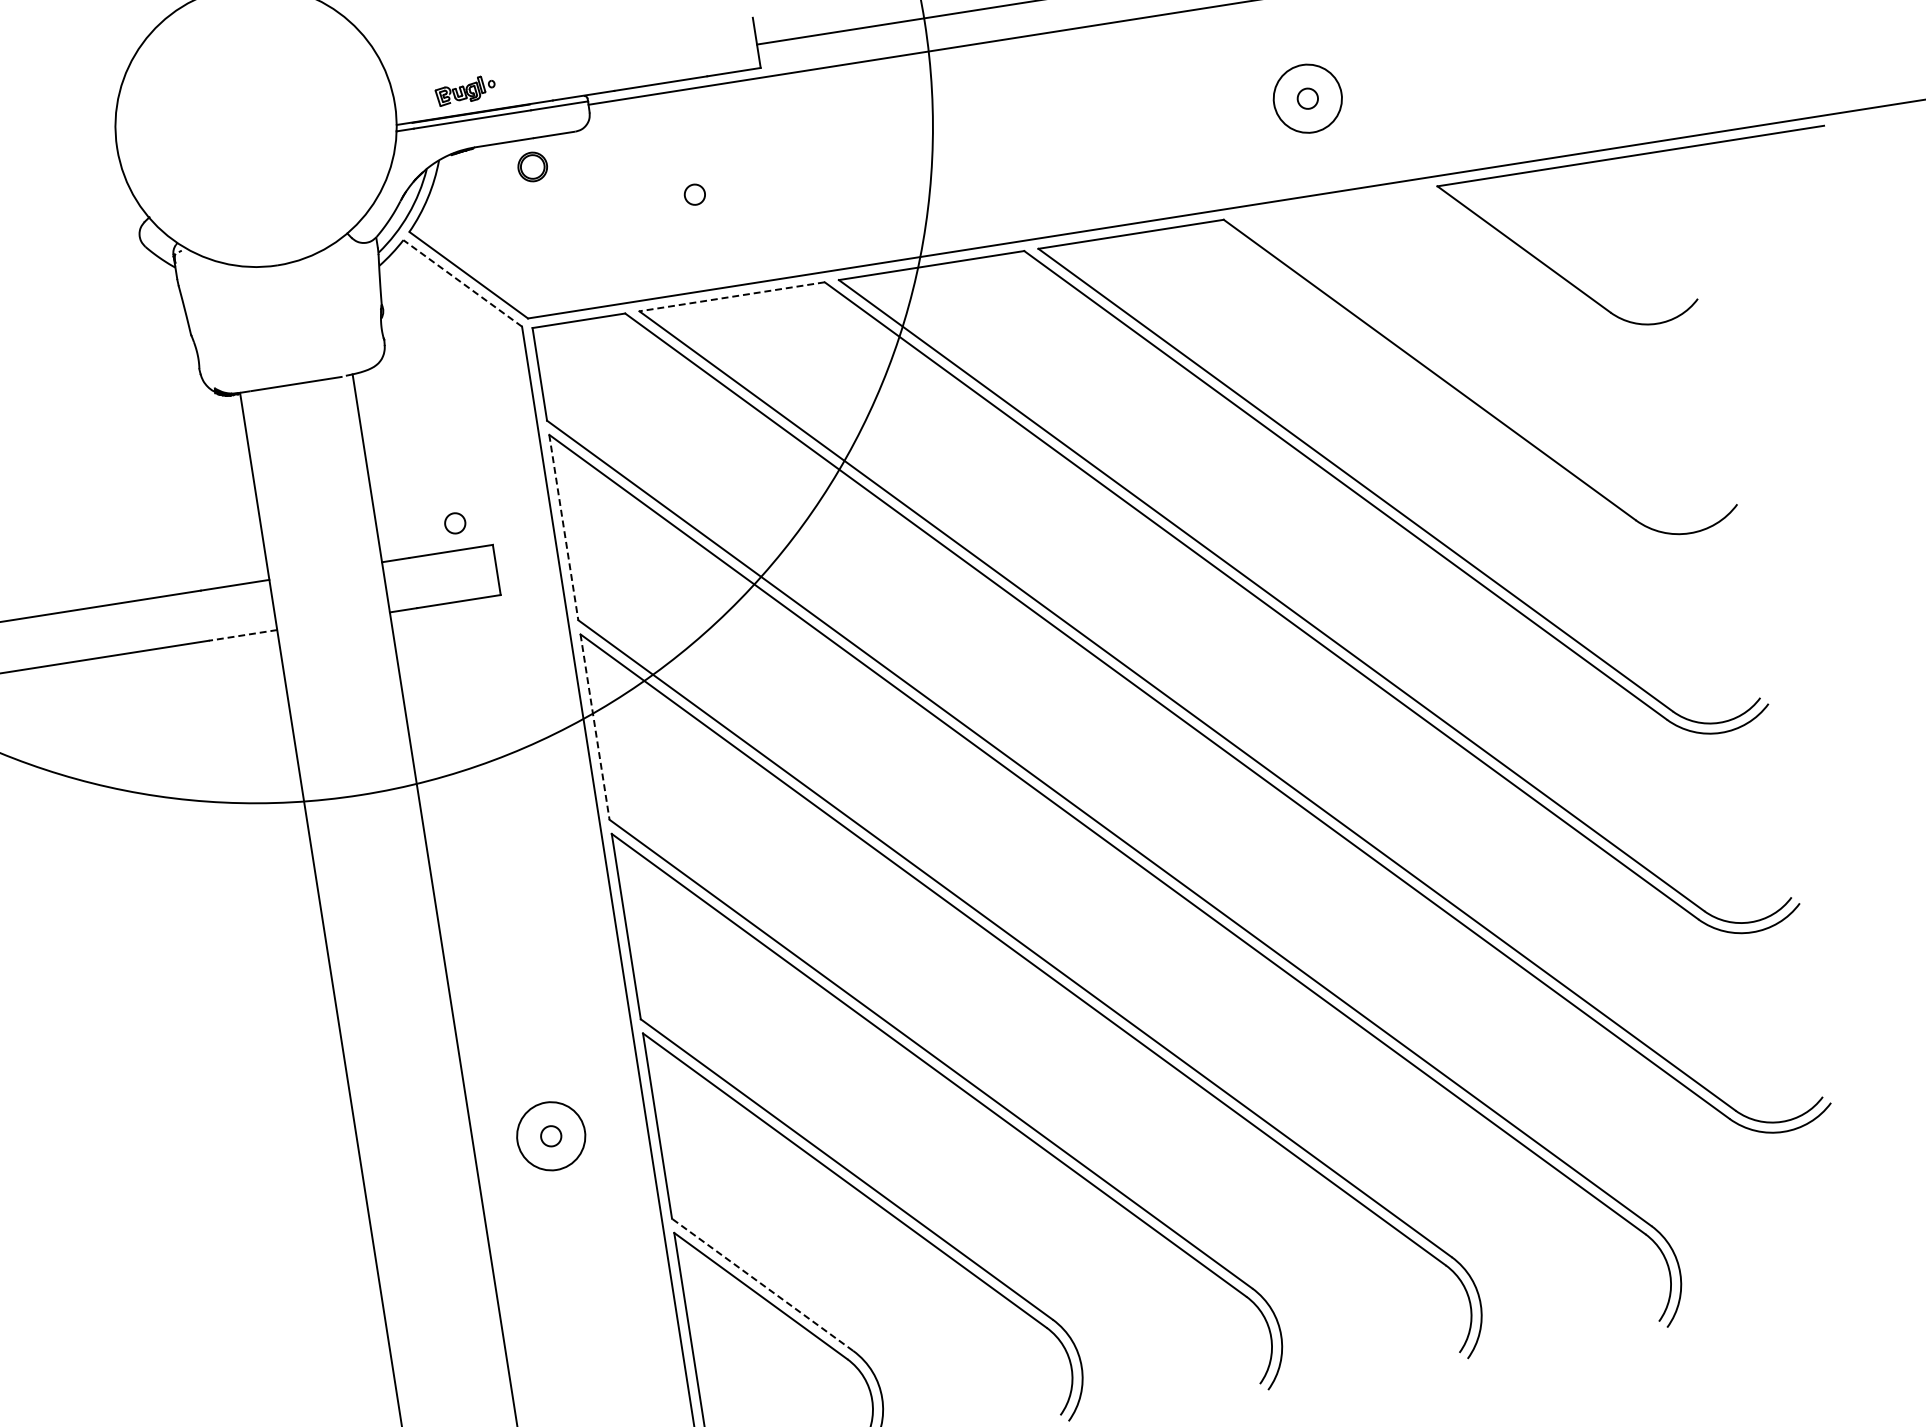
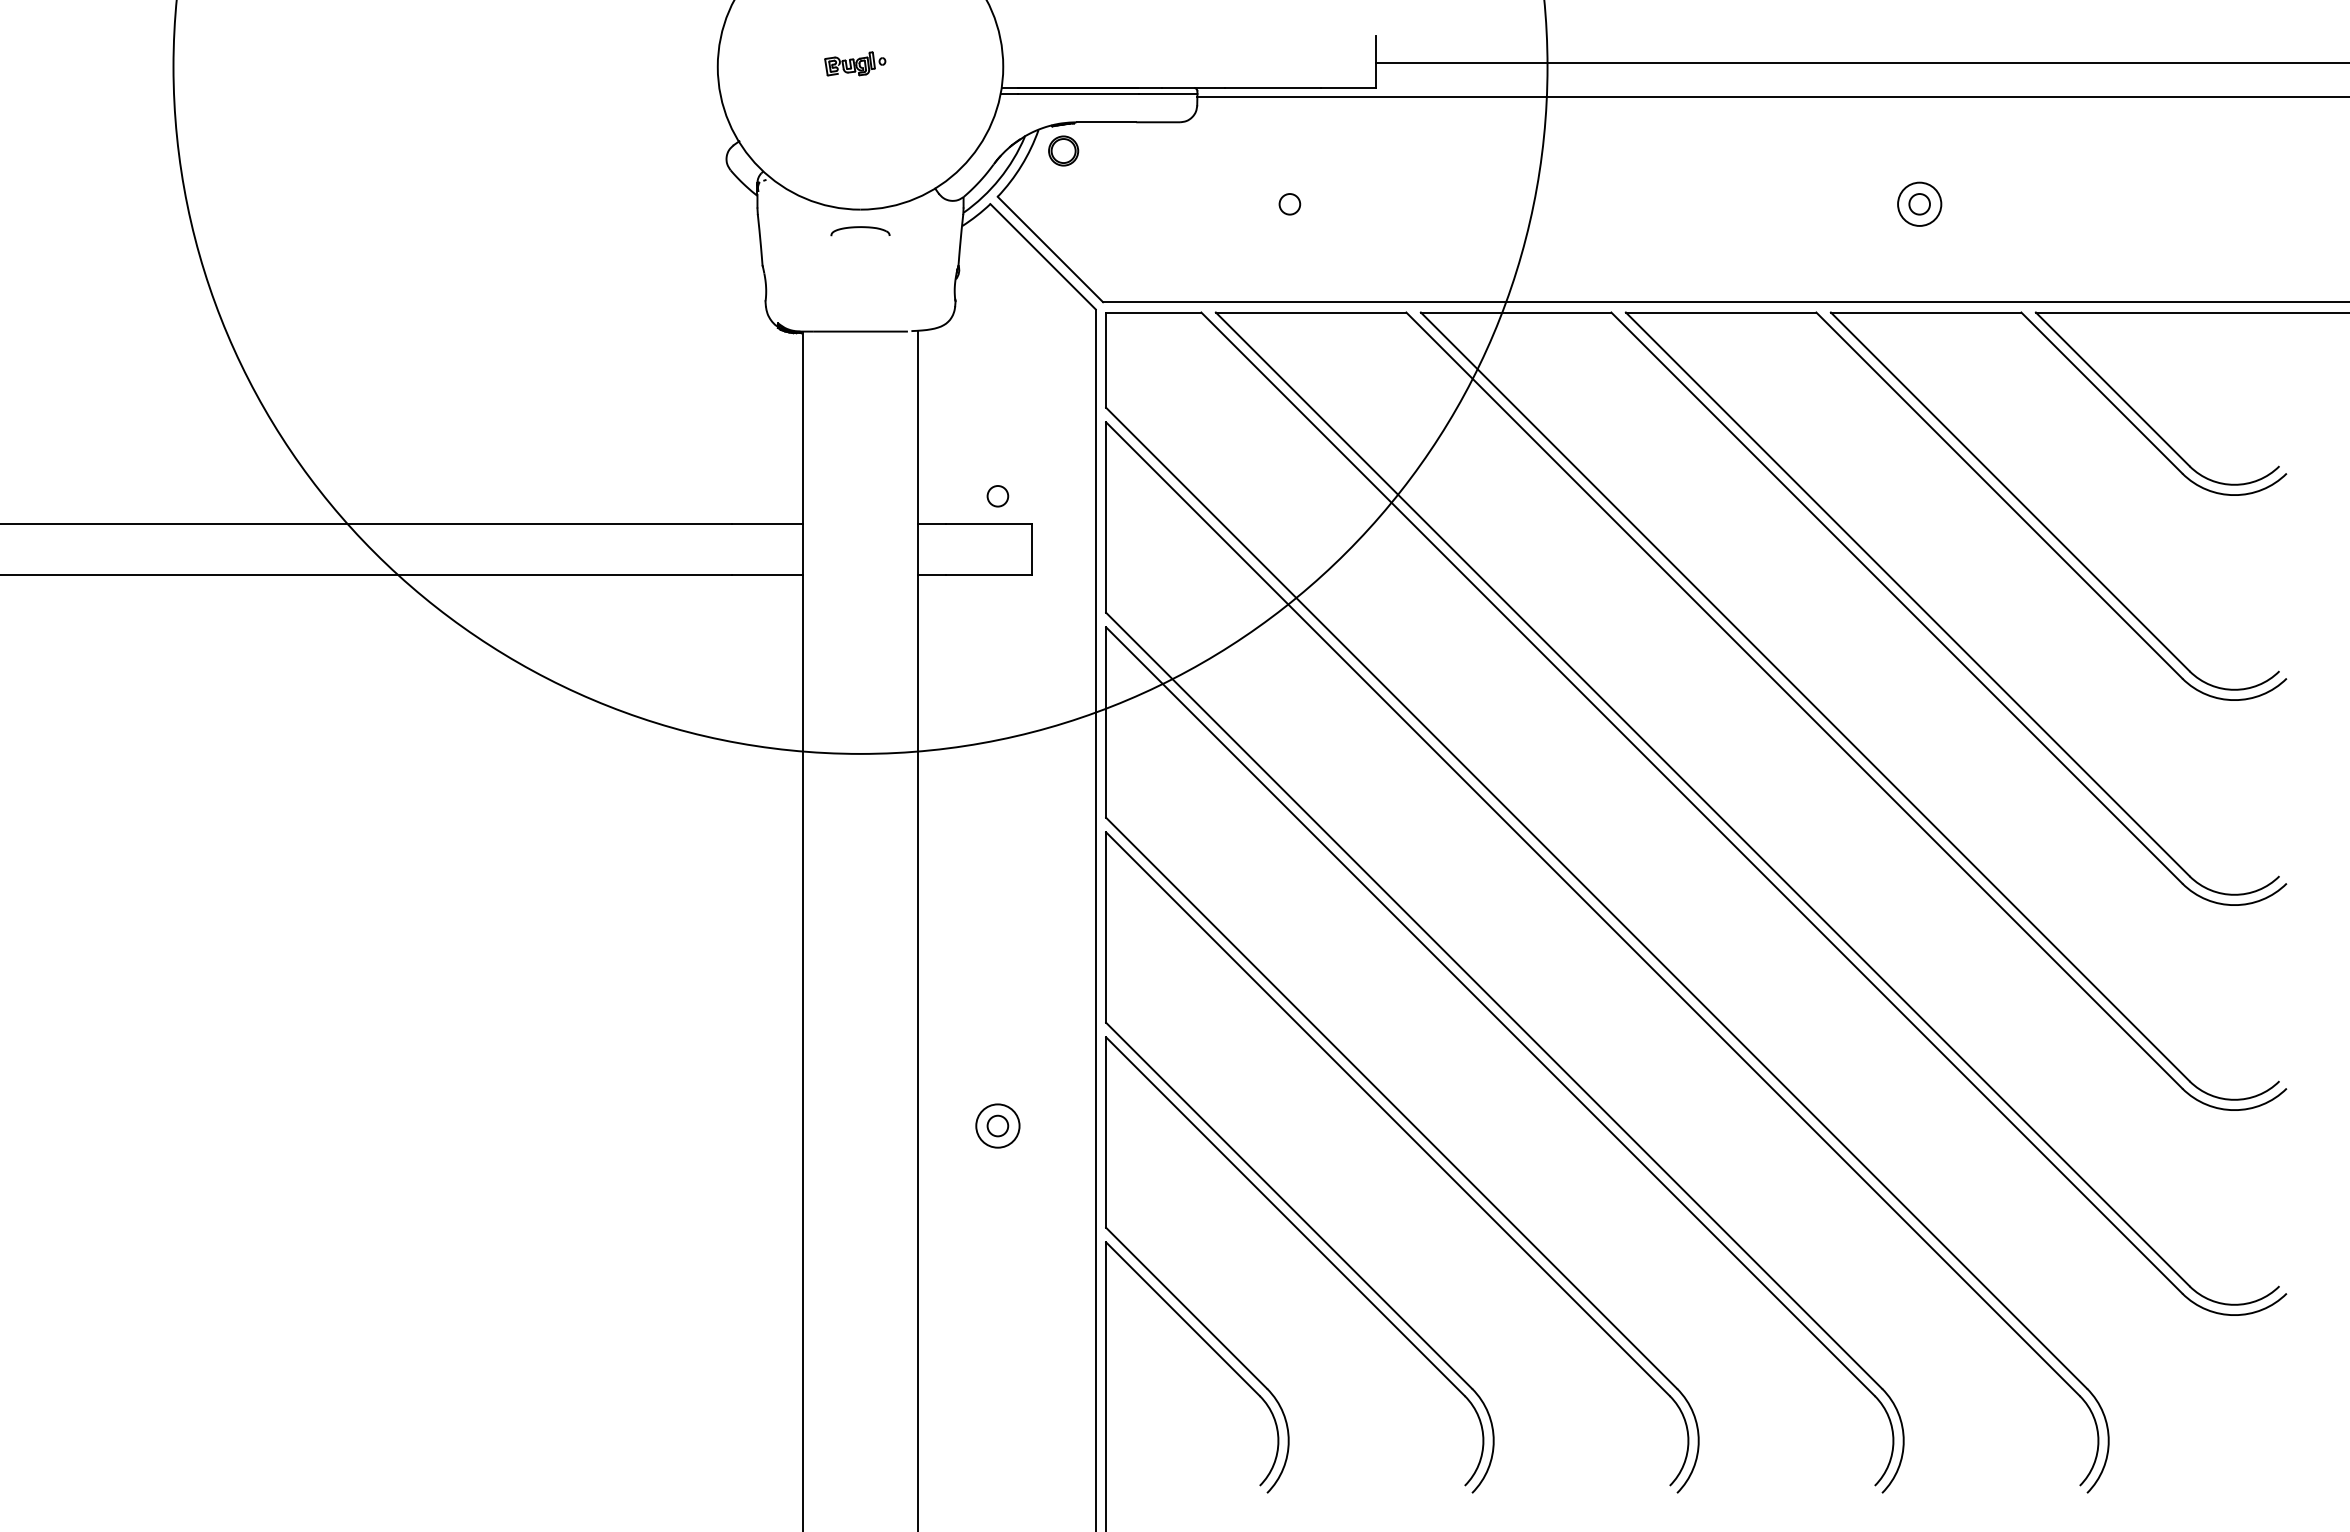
part: (465, 90) -> (855, 63), moved
circle: (1307, 97) -> (1919, 203), size x0.62
part: (532, 166) -> (1063, 150), moved
line: (463, 283) -> (1043, 256), dashed -> solid
part: (281, 286) -> (860, 231), added
line: (731, 296) -> (1310, 312), dashed -> solid
part: (1472, 387) -> (2039, 519), added
line: (564, 528) -> (1106, 518), dashed -> solid
line: (242, 635) -> (766, 575), dashed -> solid
line: (595, 727) -> (1106, 723), dashed -> solid
circle: (550, 1135) -> (997, 1125), size x0.62
line: (762, 1285) -> (1186, 1308), dashed -> solid

